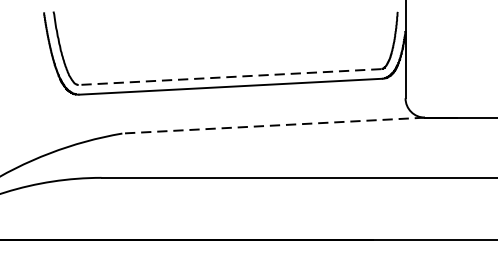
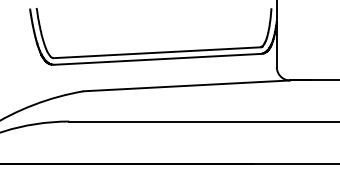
line: (229, 76) -> (156, 52), dashed -> solid
line: (273, 125) -> (186, 85), dashed -> solid

